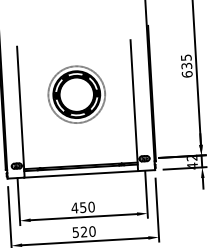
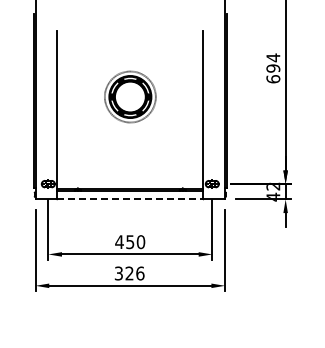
text: (186, 61) -> (273, 62), 635 -> 694
part: (76, 94) -> (130, 96), size x0.7
line: (81, 174) -> (130, 199), solid -> dashed
text: (84, 232) -> (129, 273), 520 -> 326

